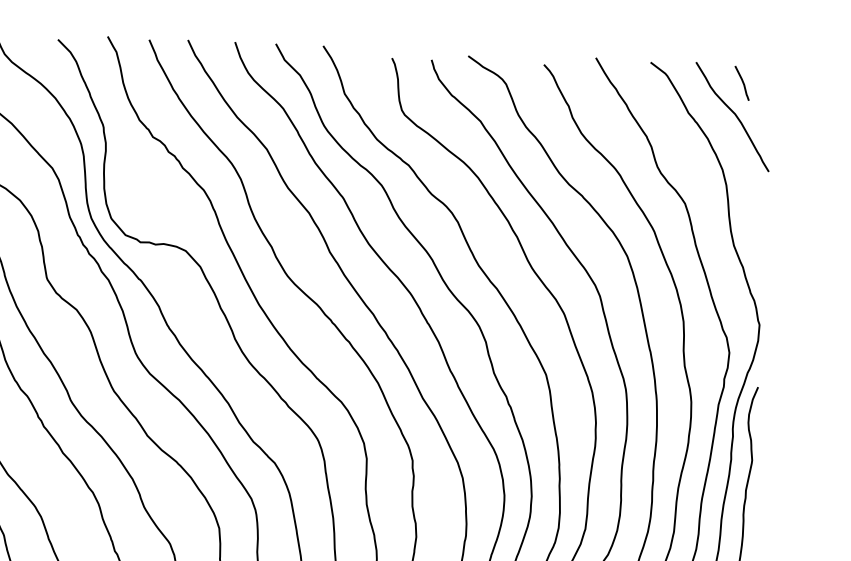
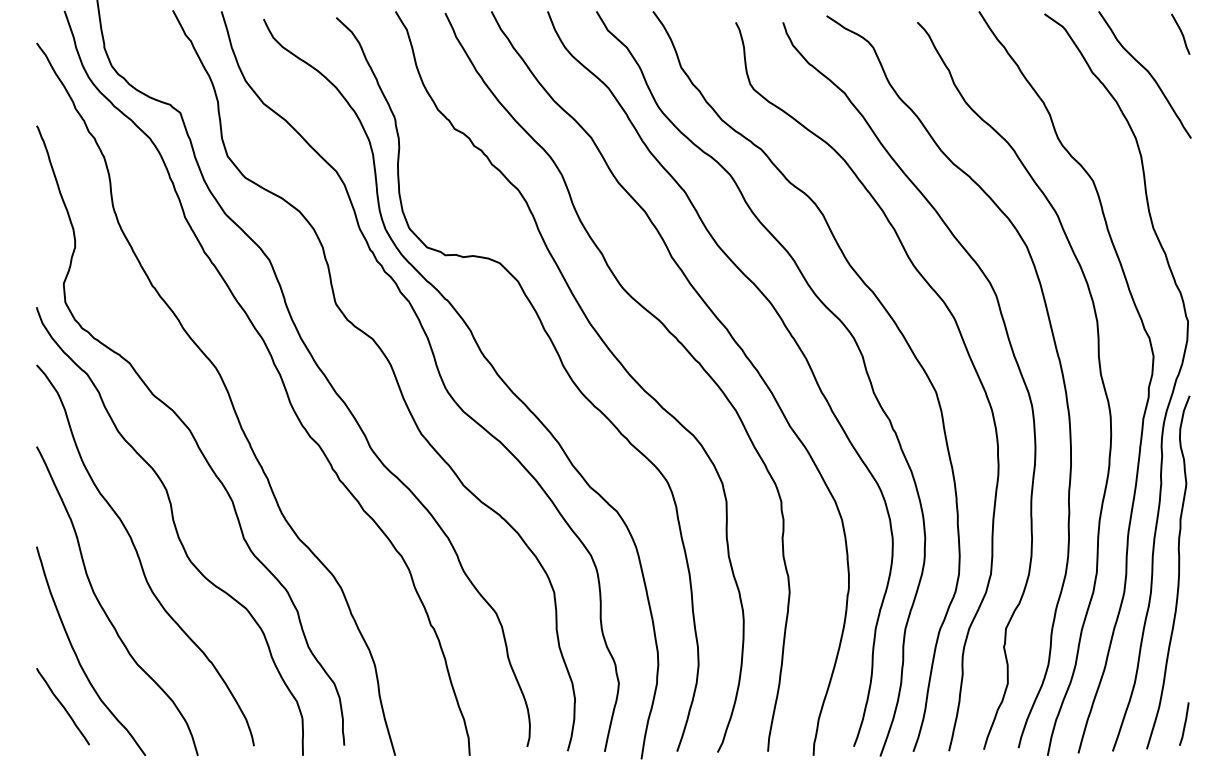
curve: (742, 81) -> (1180, 32), moved

